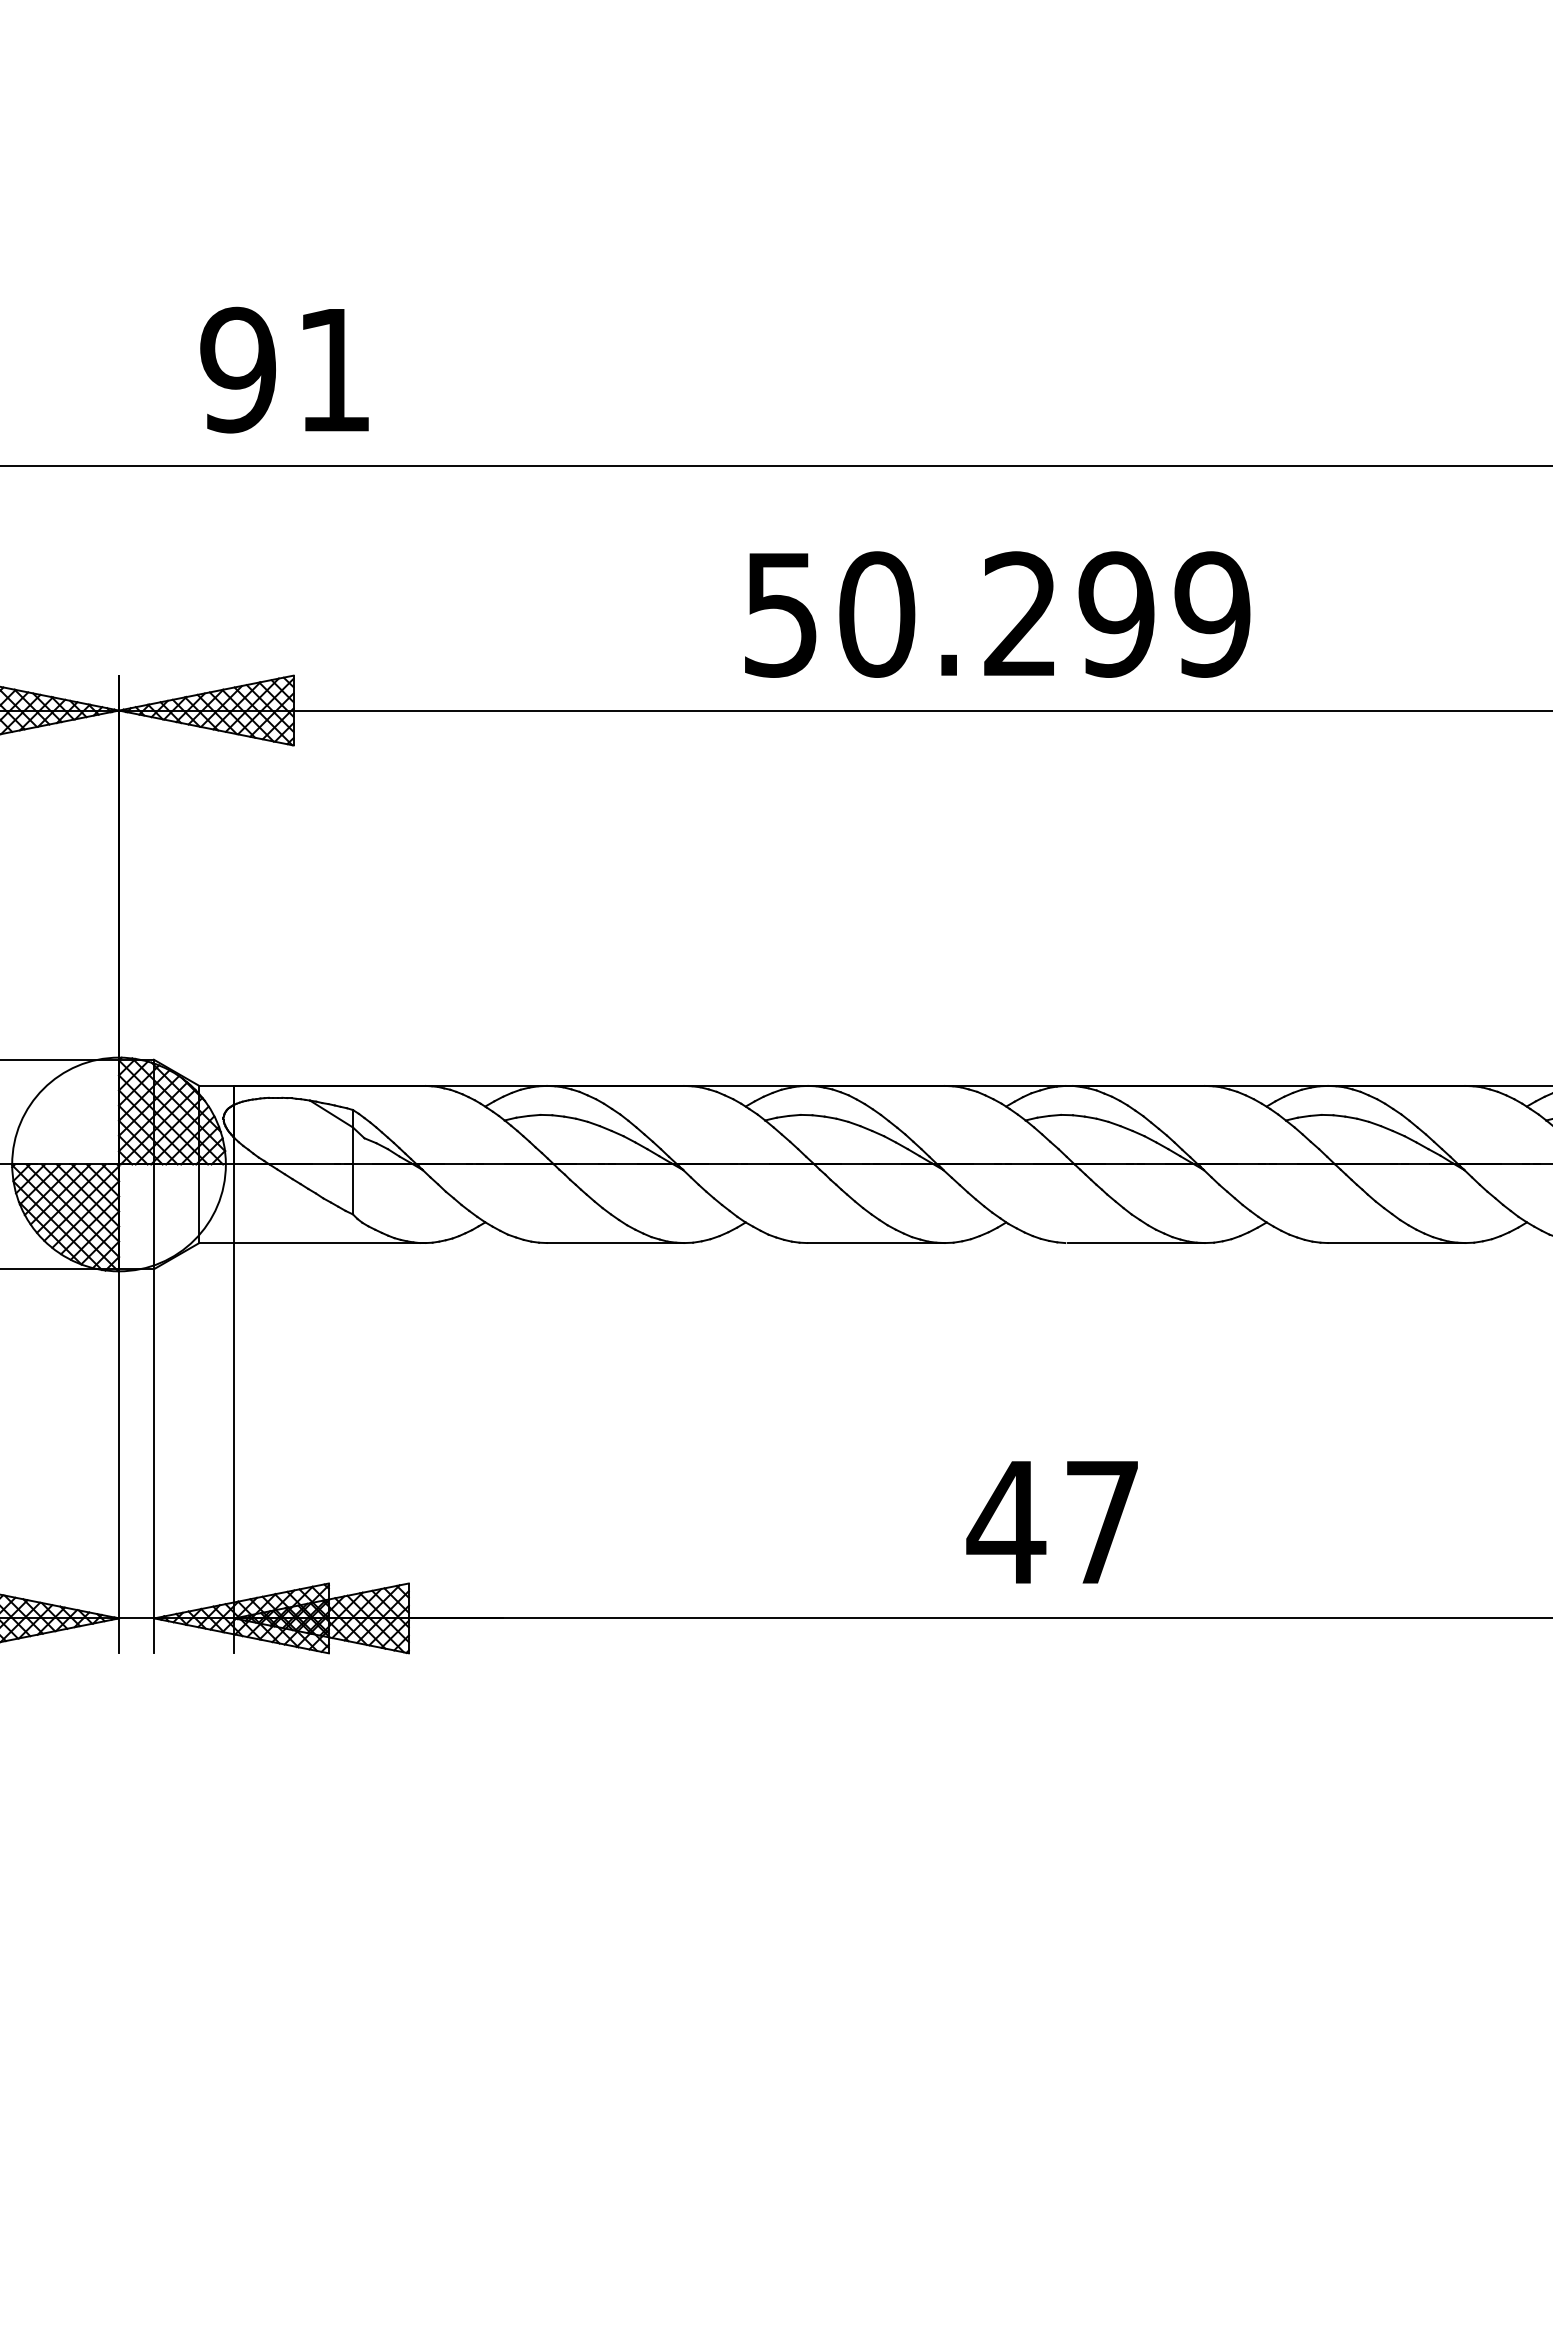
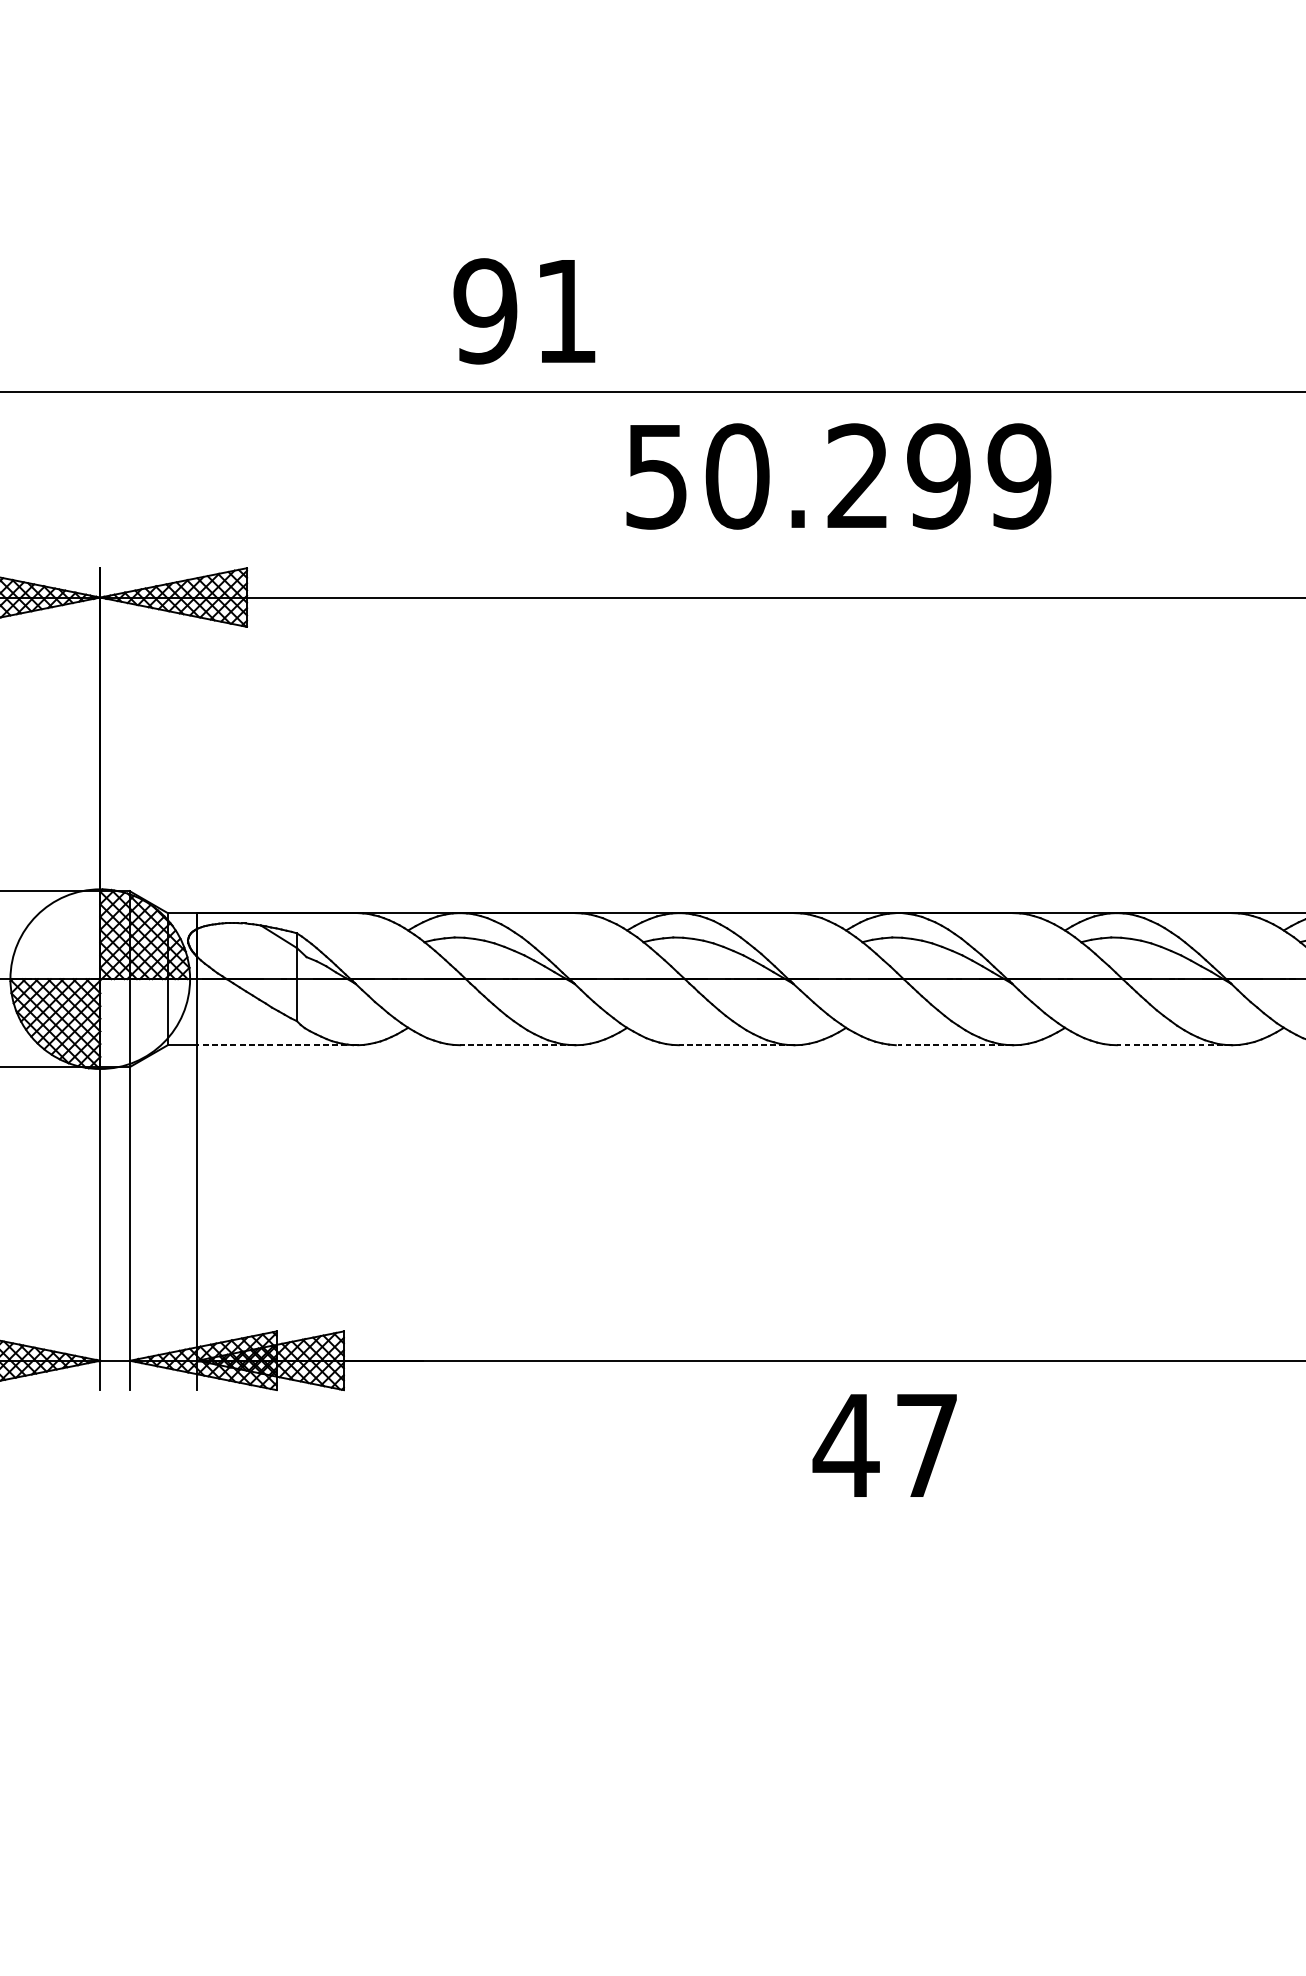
text: (284, 369) -> (524, 310), moved
text: (997, 614) -> (838, 476), moved
line: (329, 1243) -> (277, 1045), solid -> dashed
line: (615, 1243) -> (517, 1045), solid -> dashed
line: (876, 1243) -> (737, 1045), solid -> dashed
line: (1136, 1243) -> (955, 1045), solid -> dashed
line: (1396, 1243) -> (1174, 1045), solid -> dashed
text: (1051, 1522) -> (884, 1445), moved

